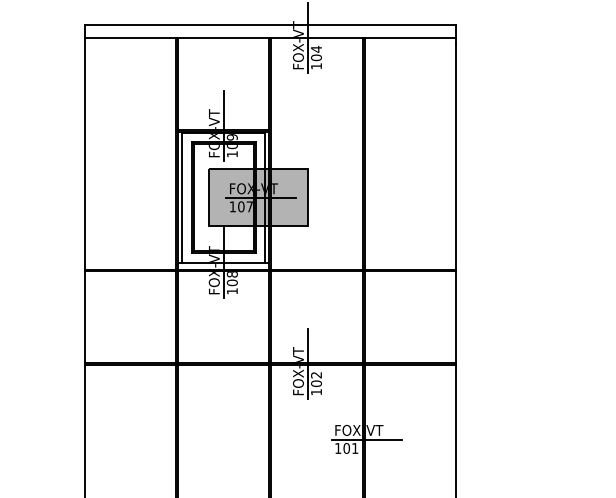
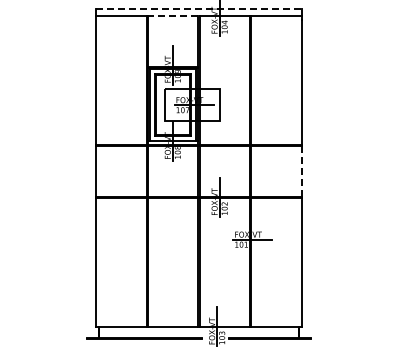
line: (271, 24) -> (199, 8), solid -> dashed
line: (222, 38) -> (172, 16), solid -> dashed
fill: (258, 196) -> (192, 104), removed
line: (456, 316) -> (302, 171), solid -> dashed

